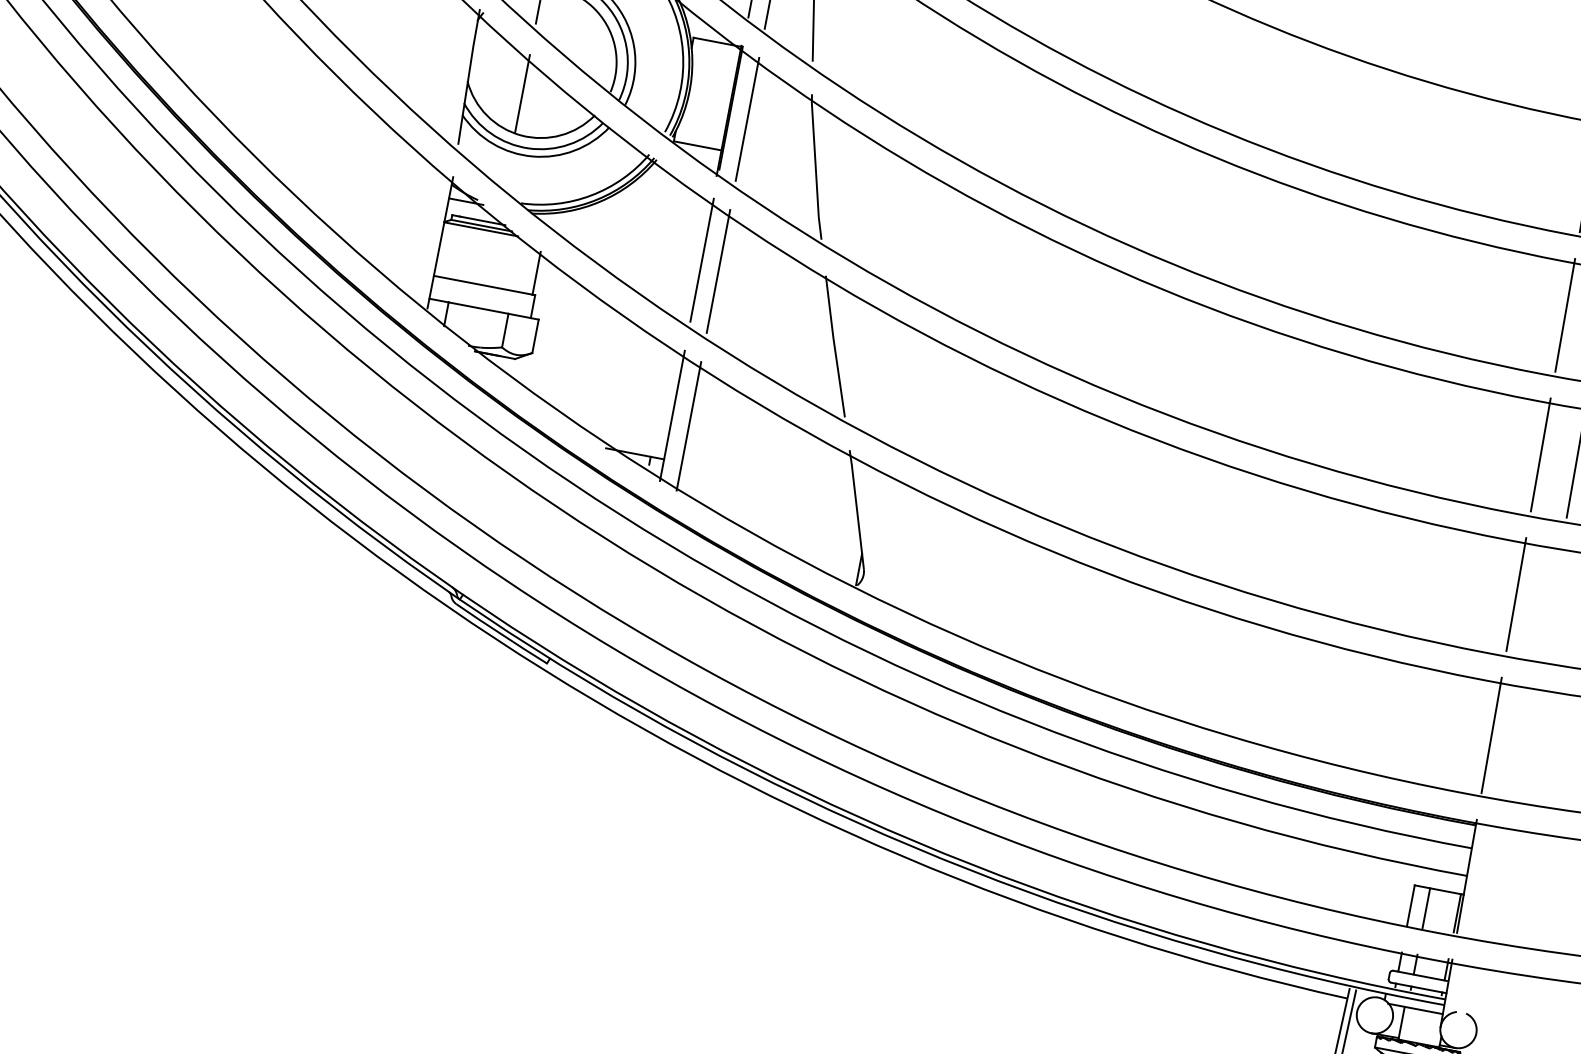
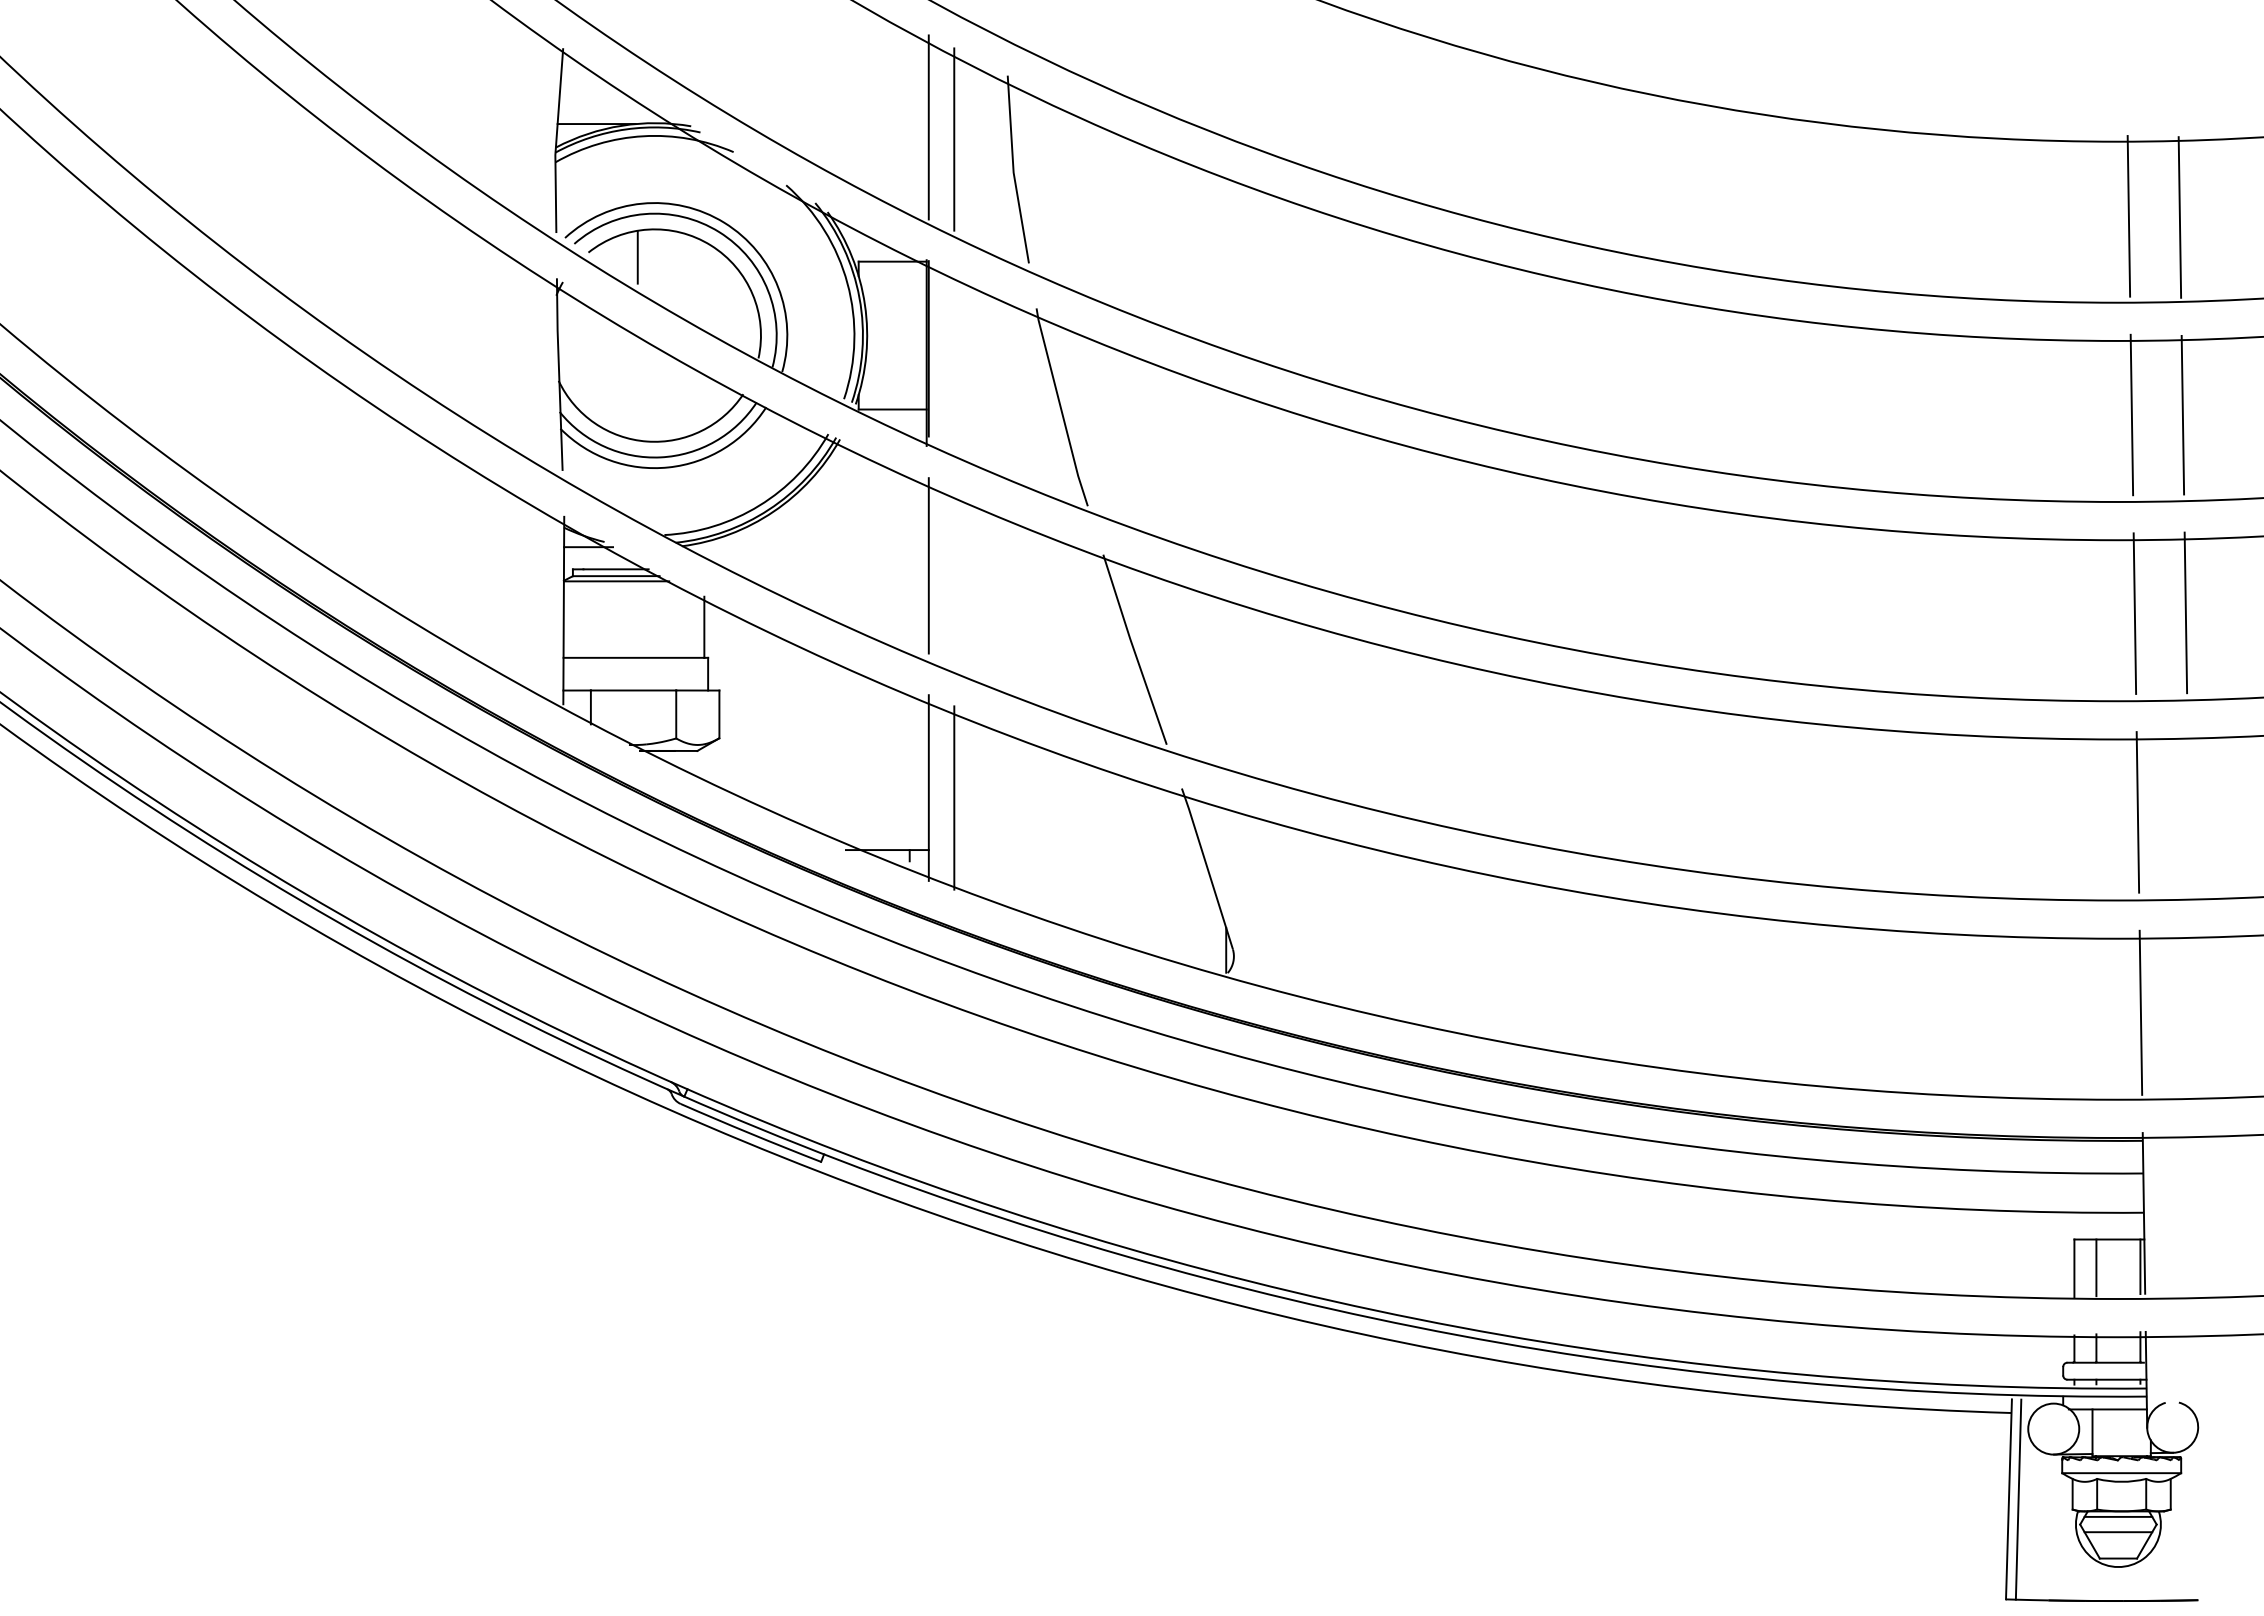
line: (522, 93) -> (637, 383), removed
line: (747, 119) -> (954, 359), removed
line: (718, 271) -> (954, 576), removed

